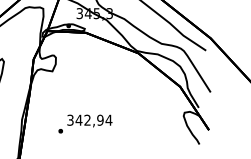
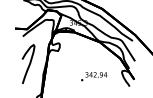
text: (86, 123) -> (94, 76), moved

